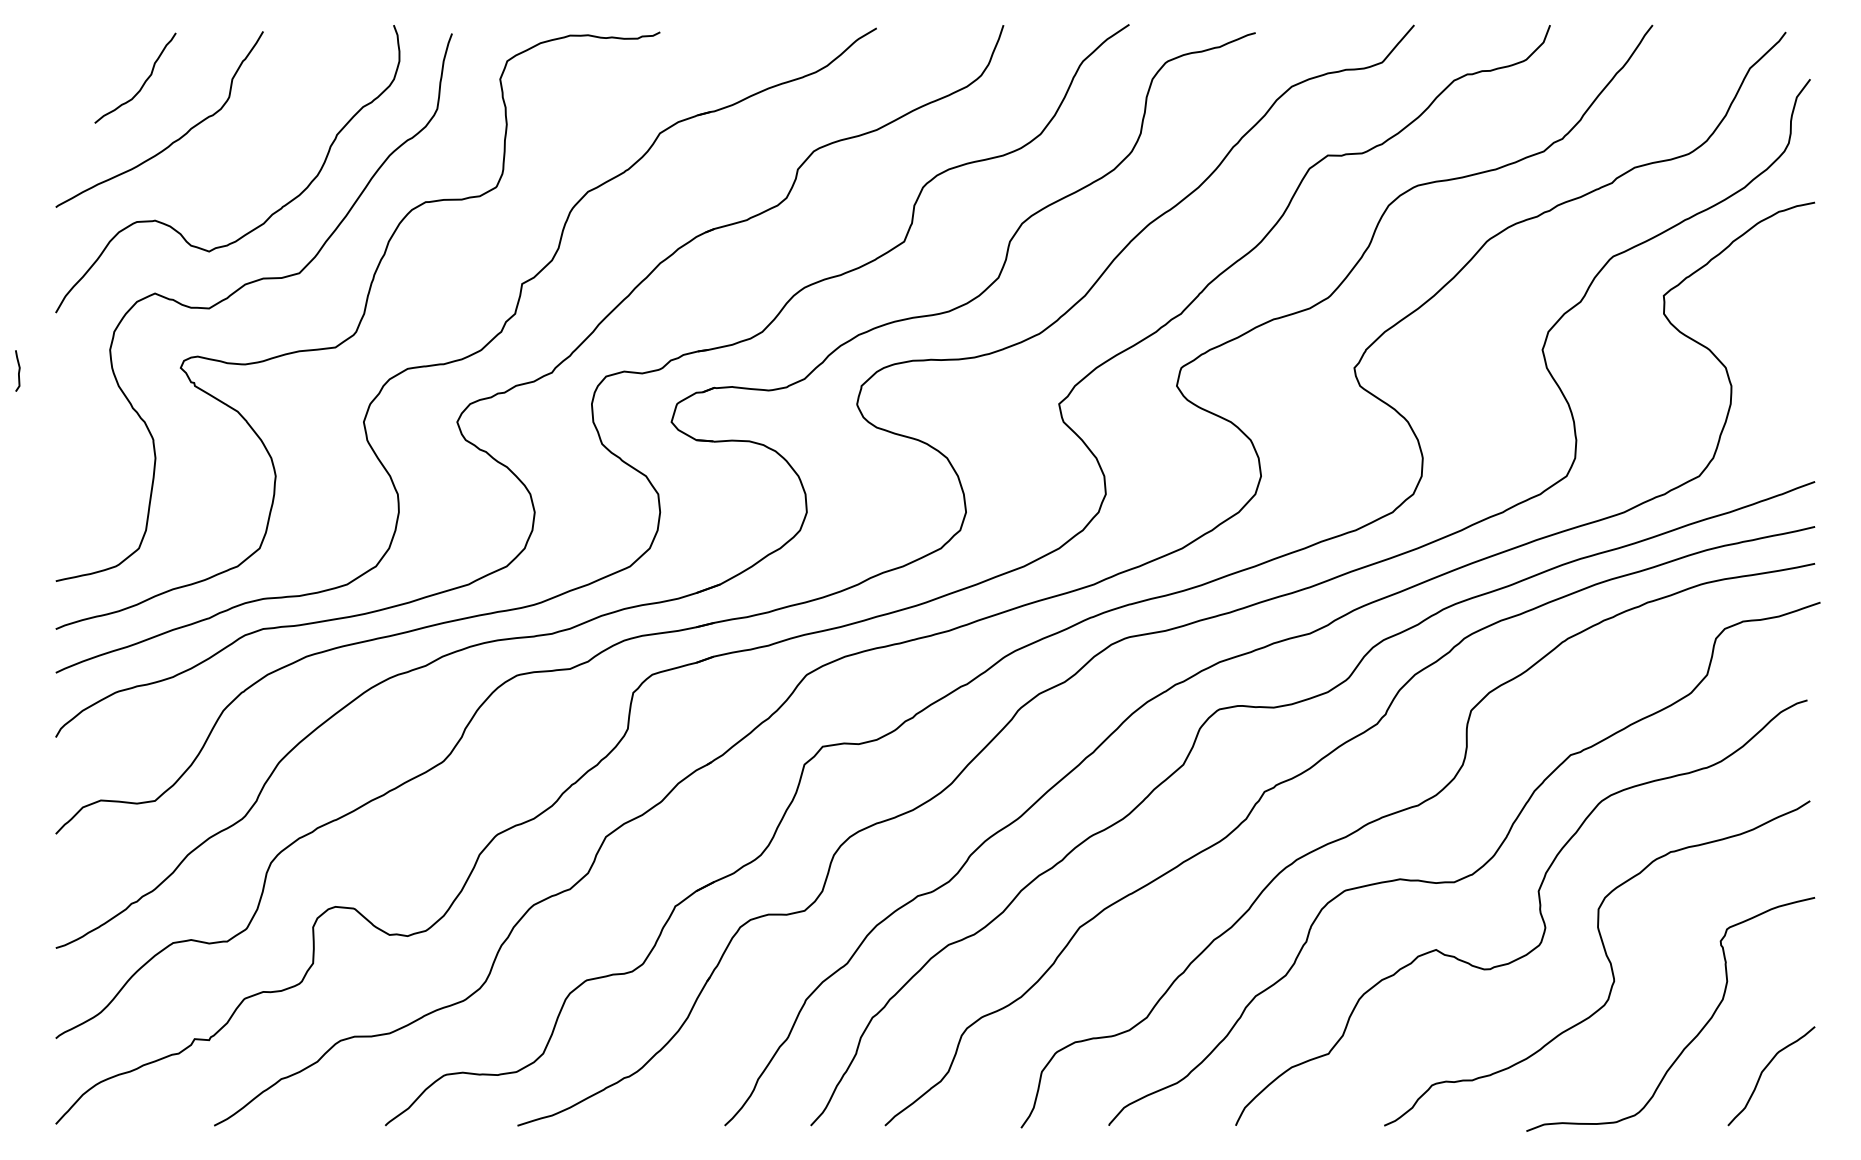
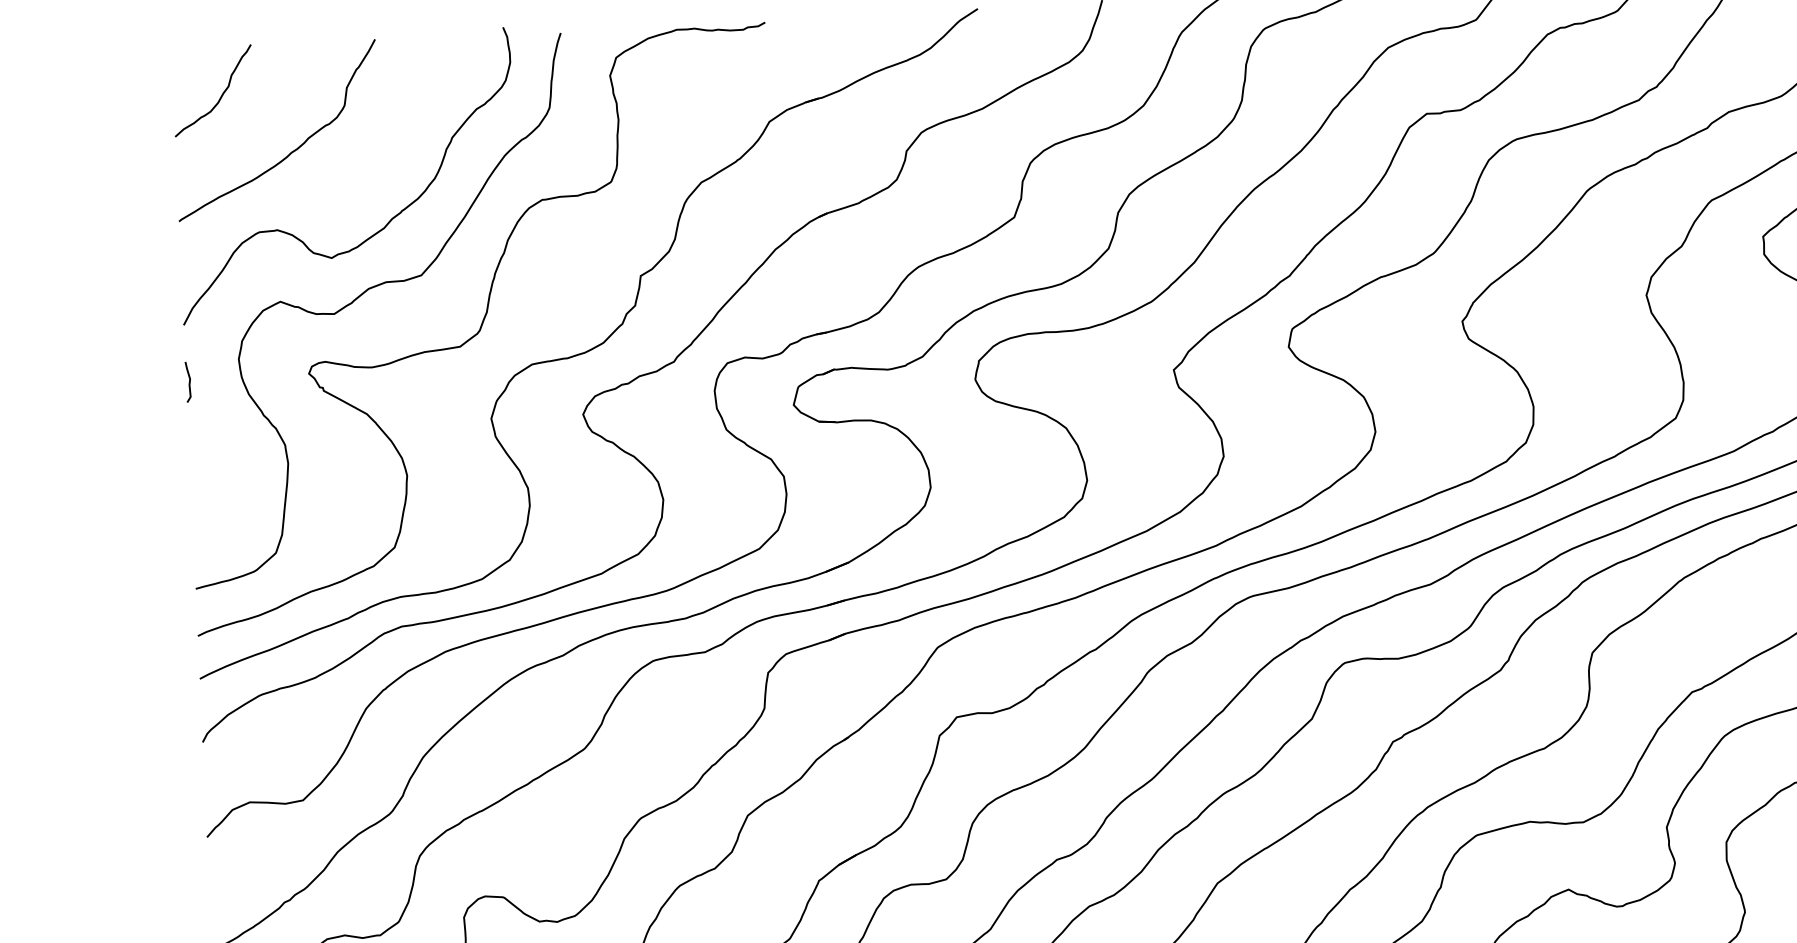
curve: (143, 82) -> (221, 94), moved
curve: (18, 370) -> (188, 381), moved

